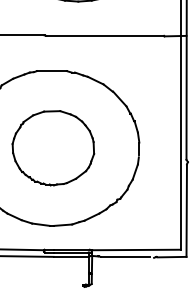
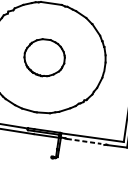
part: (53, 148) -> (44, 57), size x0.7
line: (125, 256) -> (84, 141), solid -> dashed

